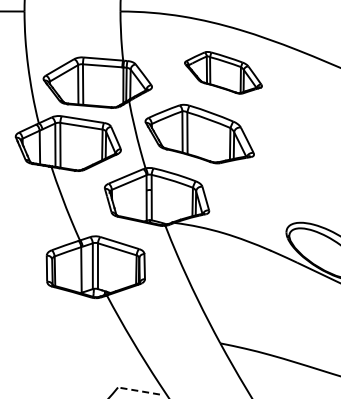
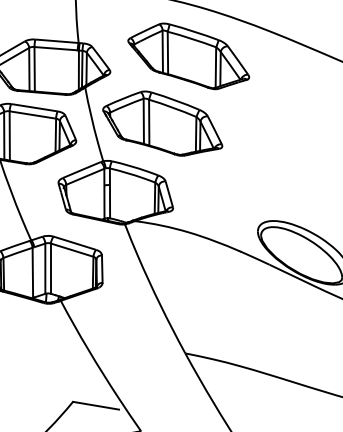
part: (223, 72) -> (188, 56), size x1.43
line: (138, 390) -> (95, 405), dashed -> solid

